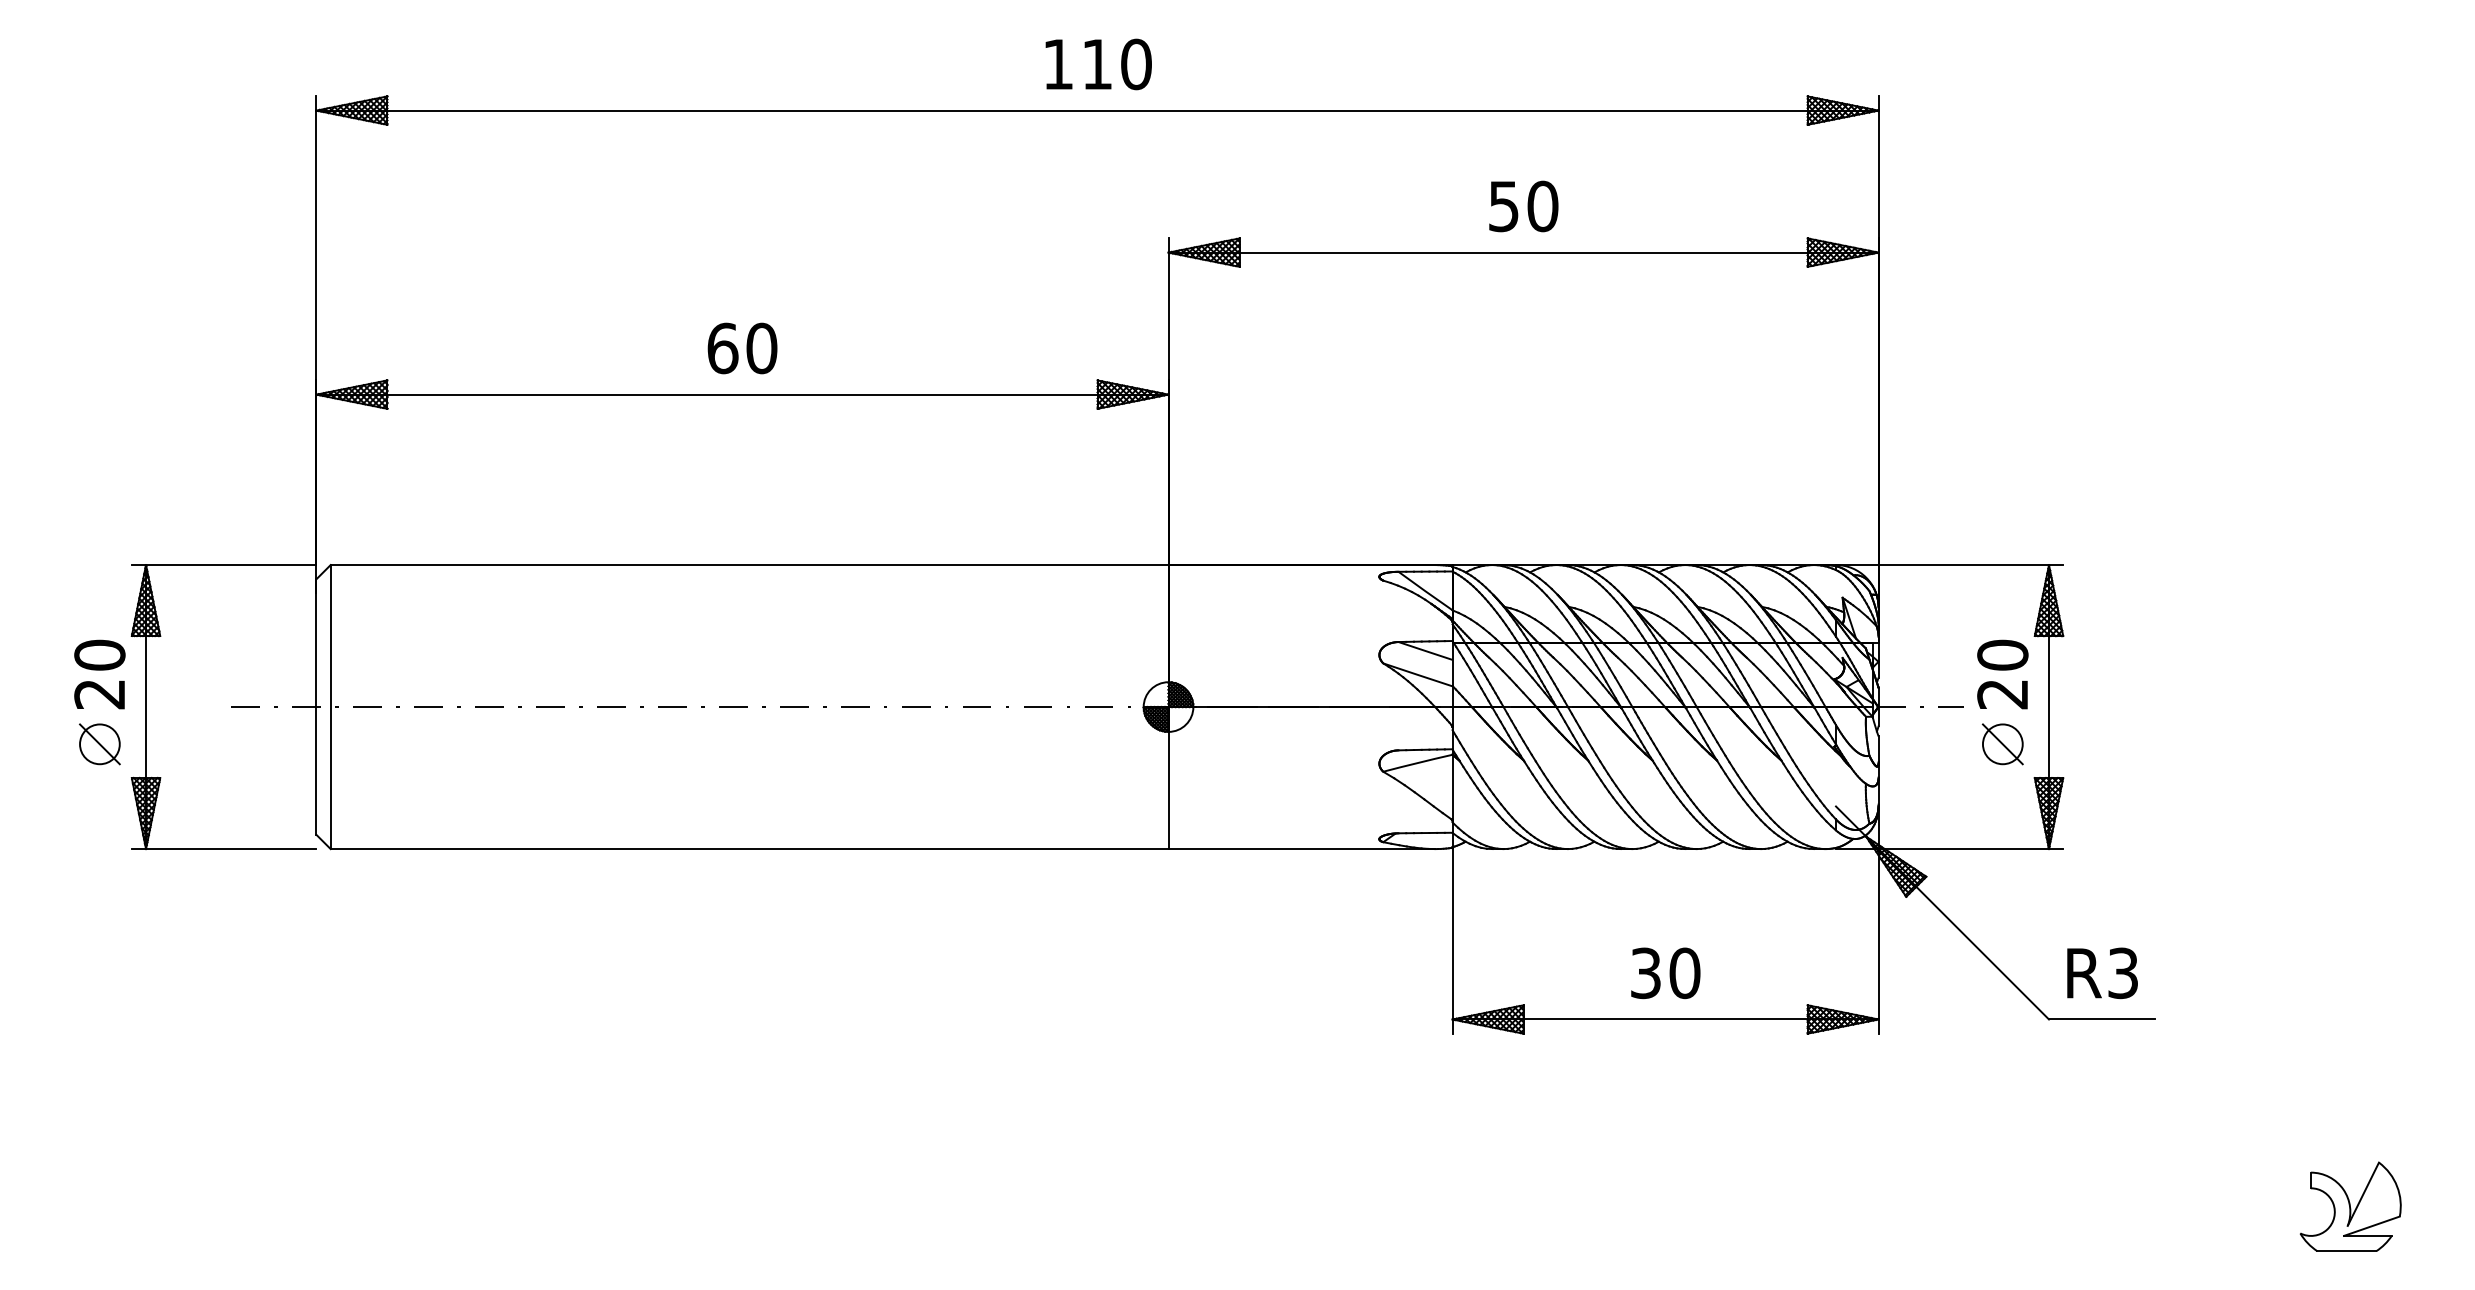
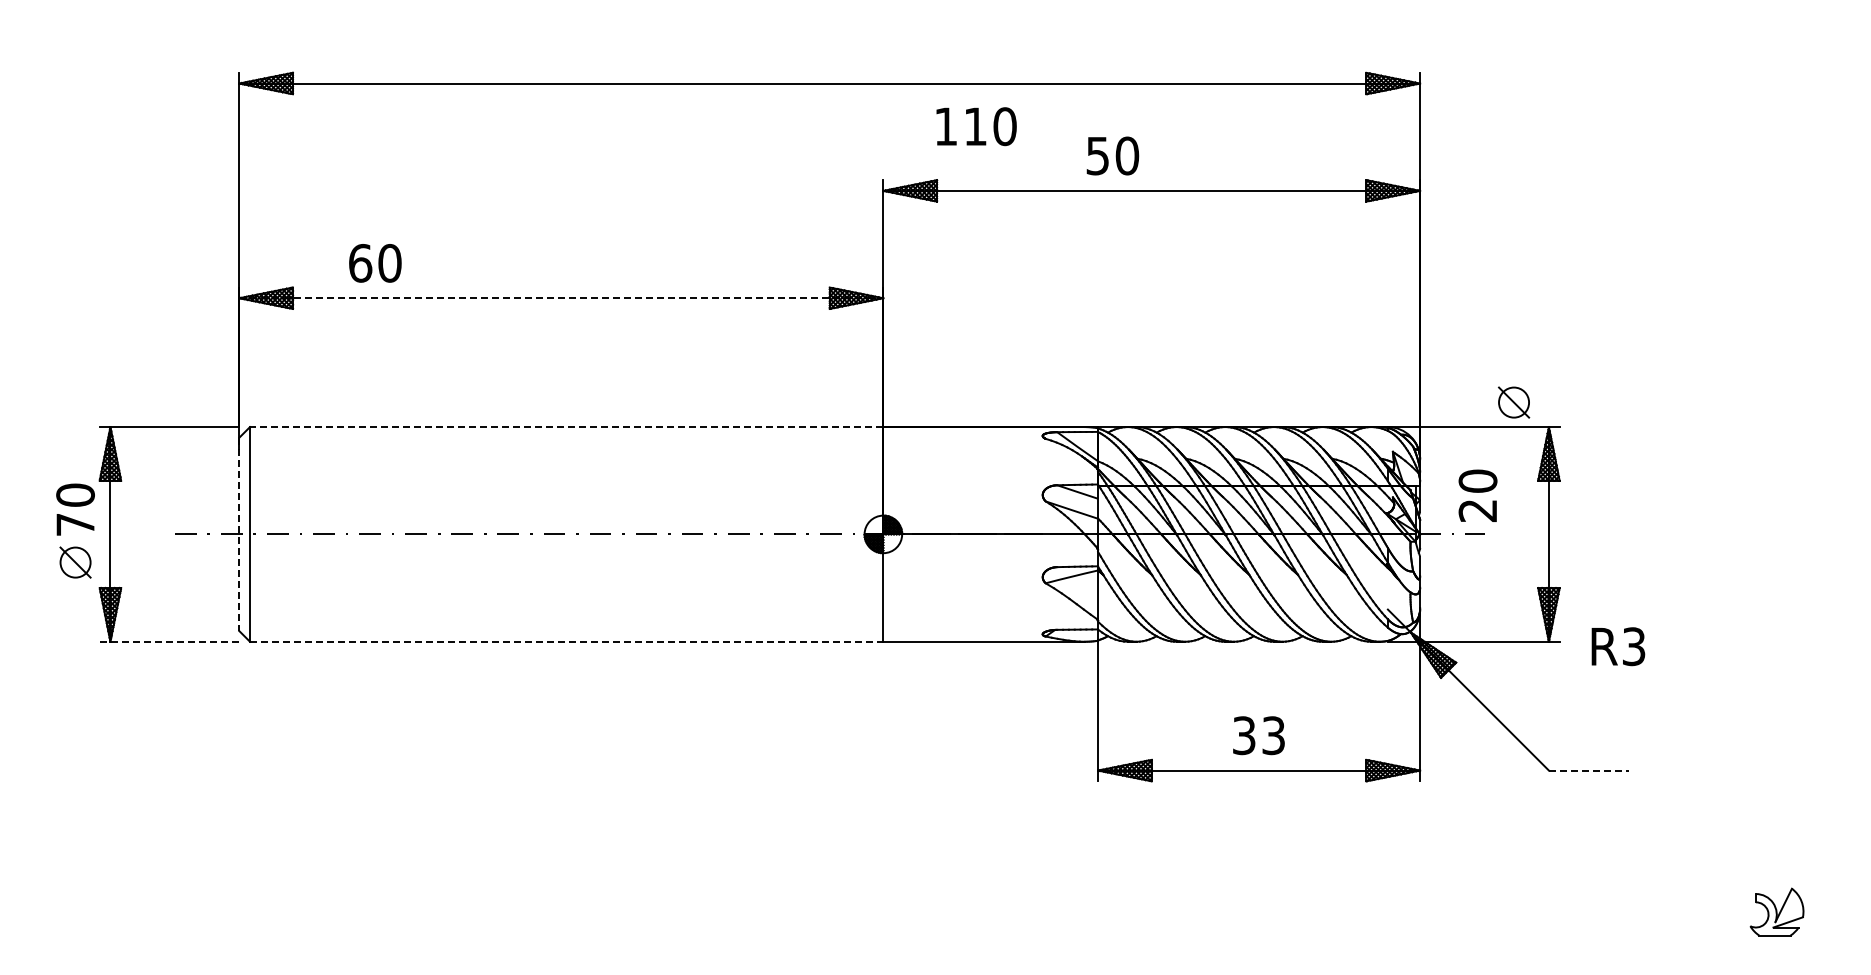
text: (1098, 64) -> (976, 126), moved
text: (1523, 205) -> (1112, 155), moved
text: (742, 348) -> (375, 263), moved
line: (742, 394) -> (561, 298), solid -> dashed
line: (749, 565) -> (566, 427), solid -> dashed
text: (2002, 674) -> (1477, 495), moved
text: (99, 693) -> (75, 524), 20 -> 70
line: (316, 707) -> (239, 534), solid -> dashed
part: (2003, 744) -> (1514, 402), moved
line: (224, 848) -> (169, 641), solid -> dashed
line: (749, 848) -> (566, 641), solid -> dashed
text: (1684, 973) -> (1273, 735), 30 -> 33
text: (2102, 973) -> (1618, 646), moved
line: (2102, 1019) -> (1589, 770), solid -> dashed
part: (2350, 1205) -> (1776, 911), size x0.7

